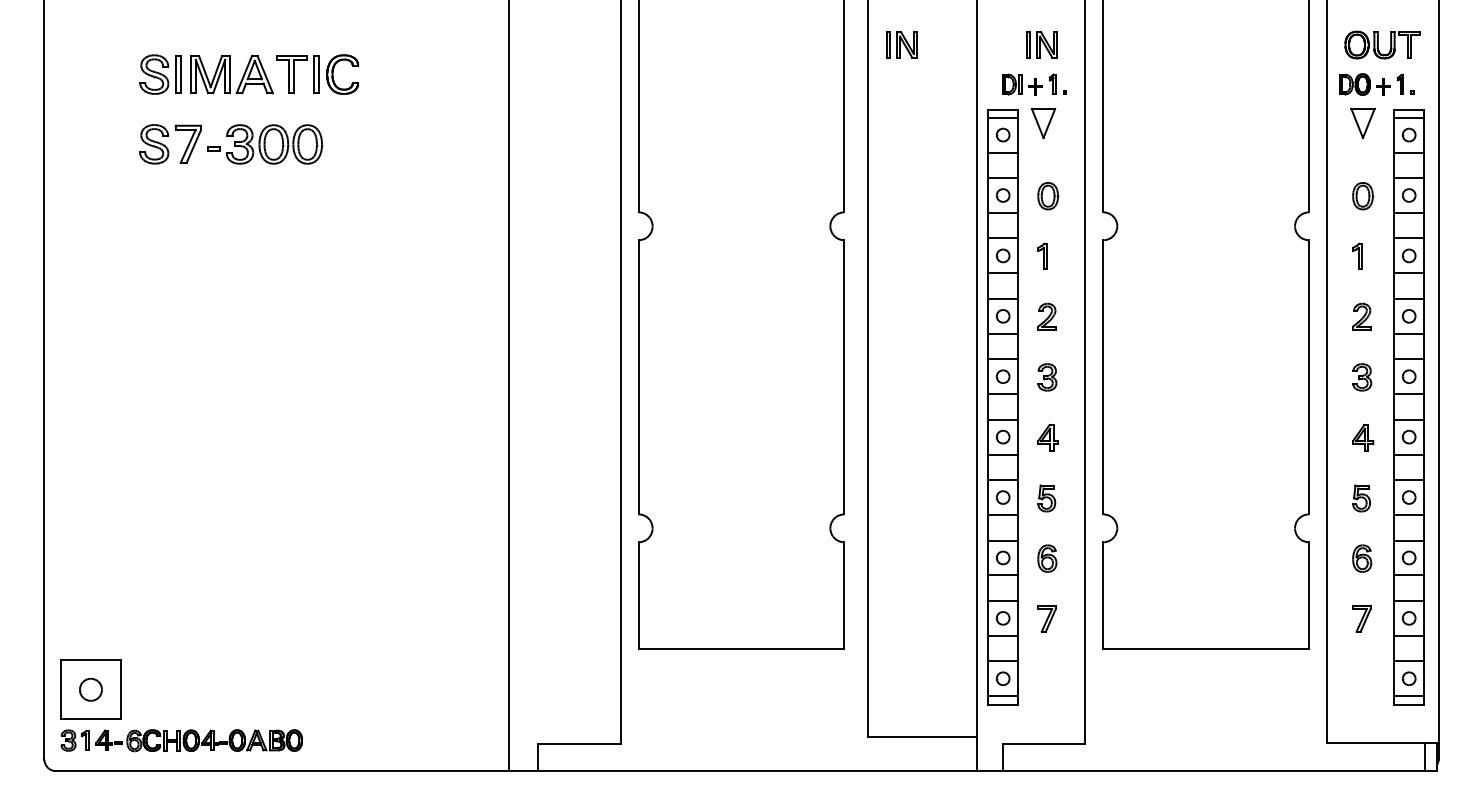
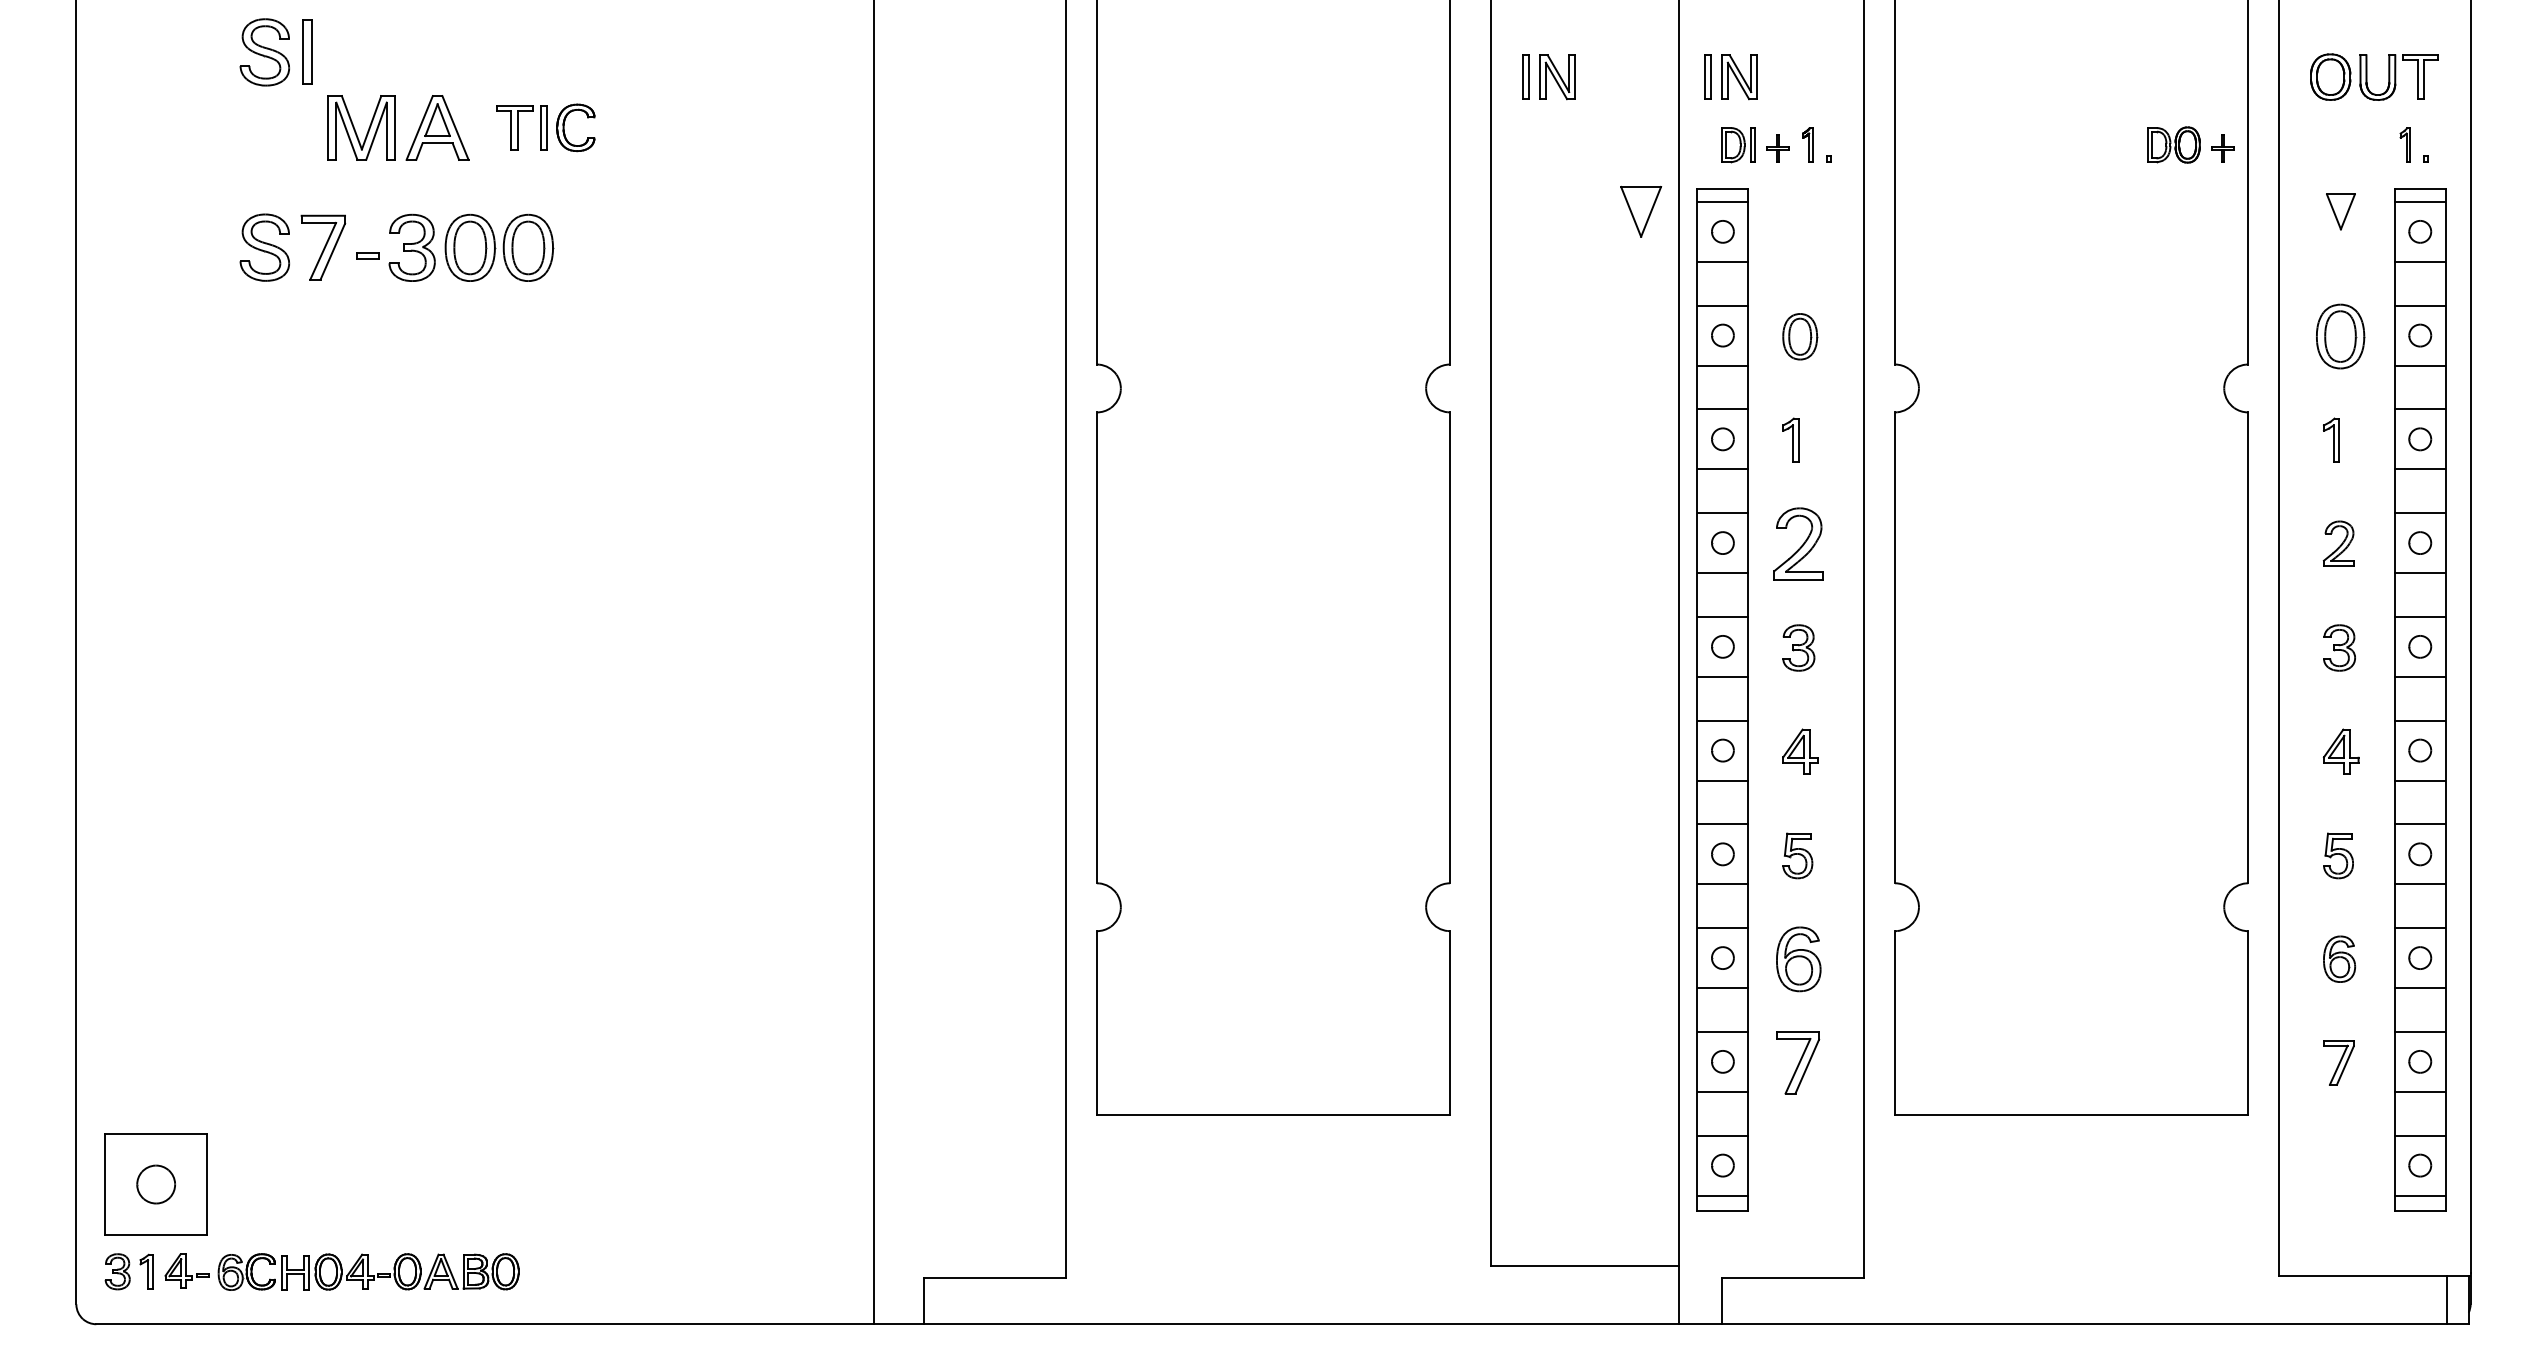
part: (1041, 44) -> (1730, 76), moved
part: (160, 74) -> (275, 52), moved
part: (317, 74) -> (545, 127), size x0.7
part: (1364, 84) -> (2190, 144), moved
part: (1043, 123) -> (1641, 211), moved
part: (1362, 123) -> (2340, 211), size x0.7
part: (1363, 196) -> (2341, 337), size x1.4
part: (1046, 316) -> (1797, 543), size x1.6
part: (1047, 558) -> (1799, 959), size x1.4
part: (1046, 618) -> (1797, 1062), size x1.4

